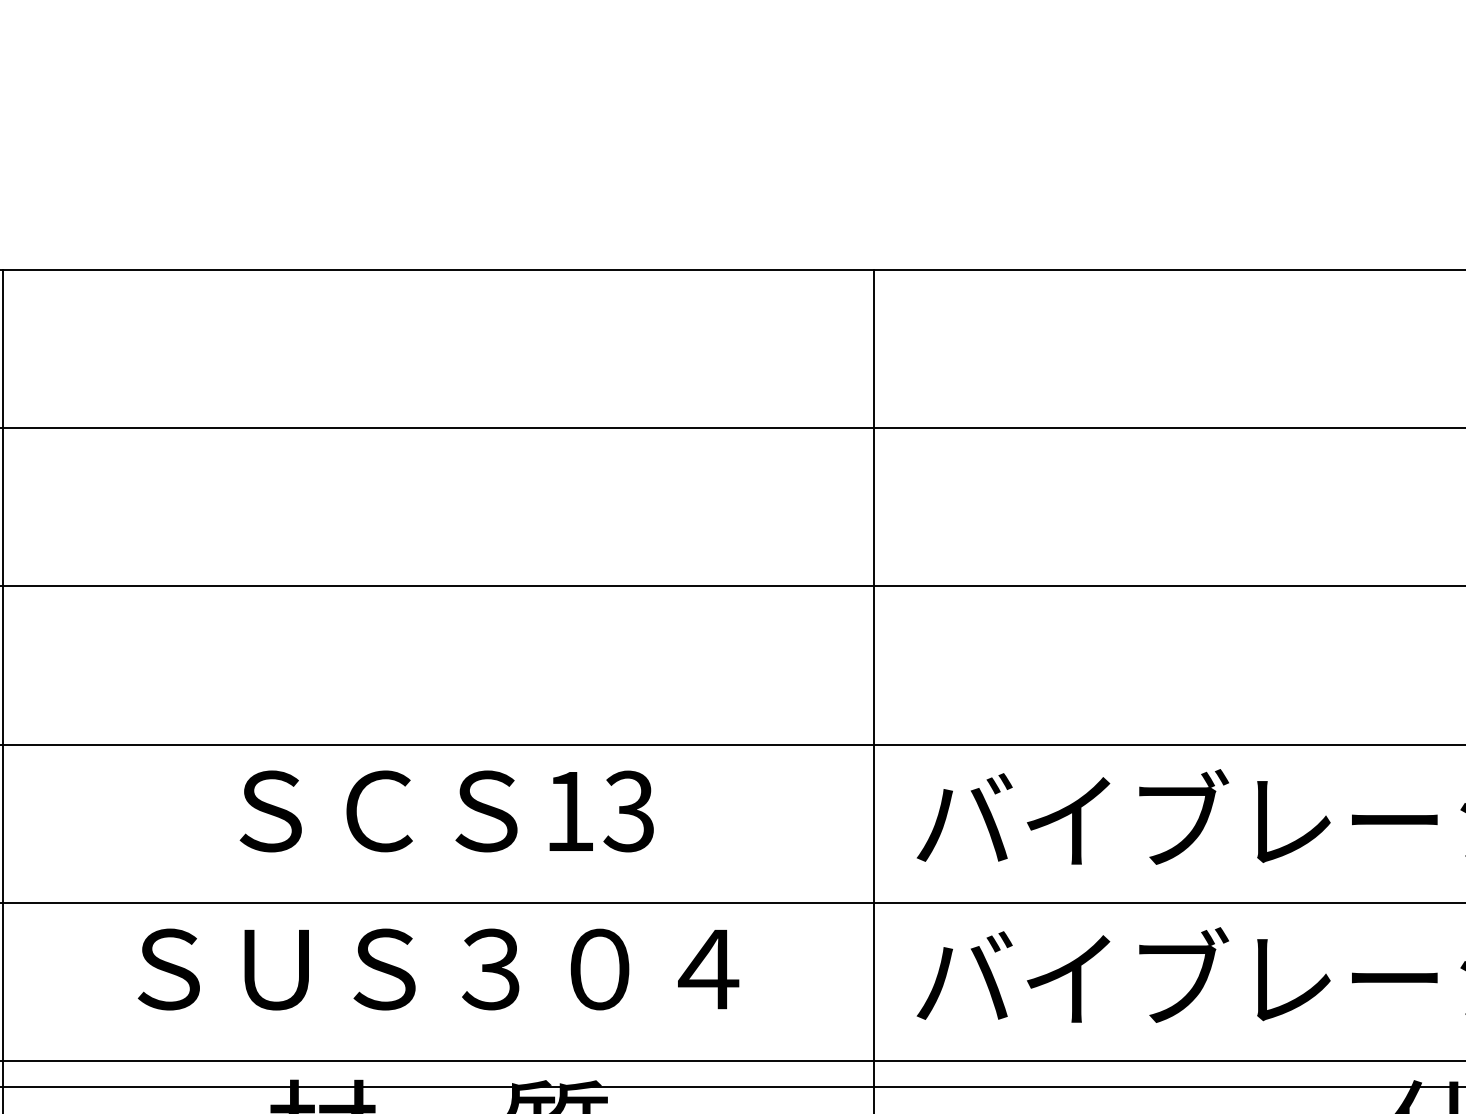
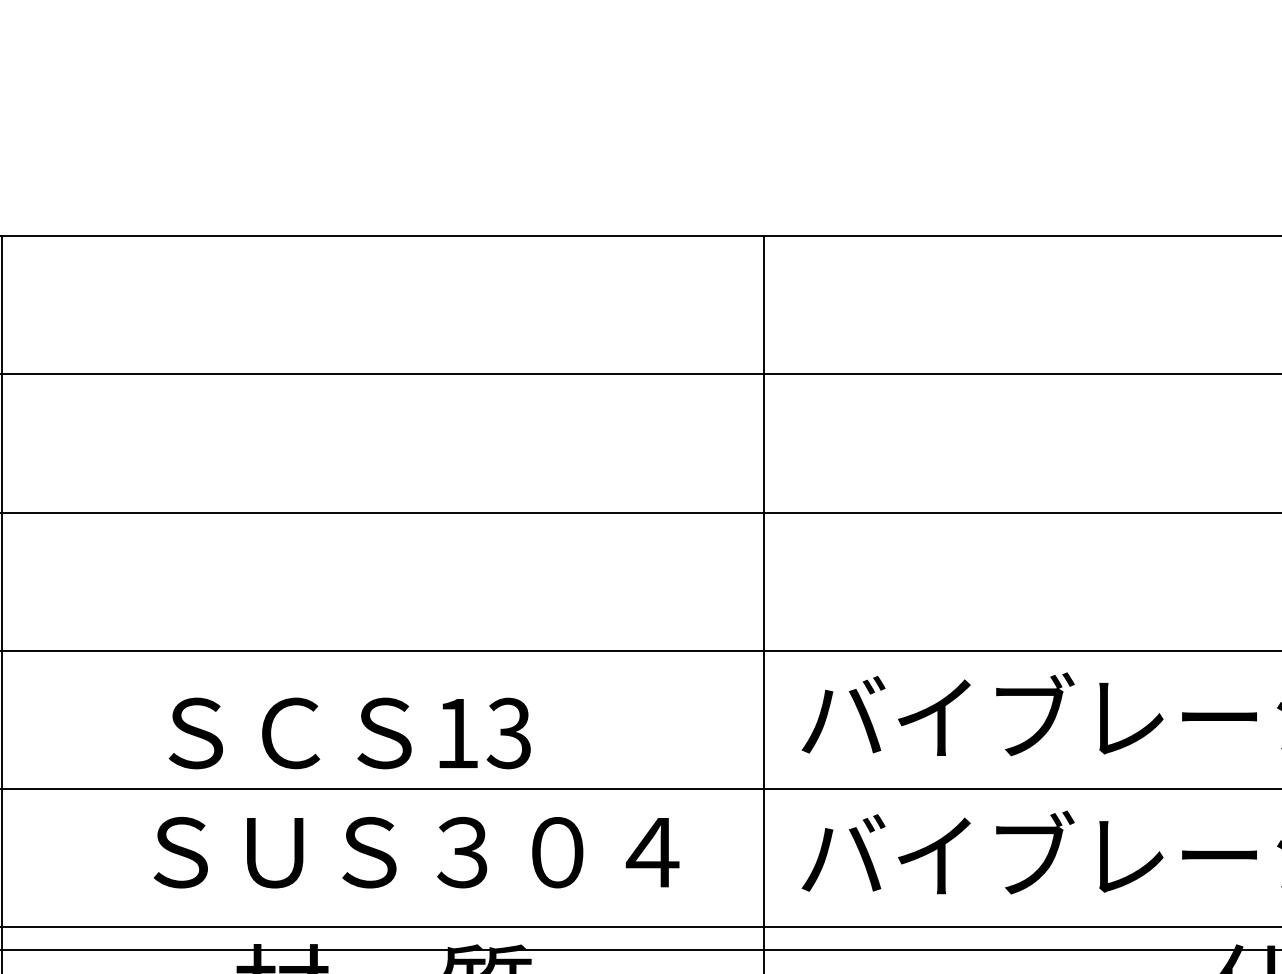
text: (446, 811) -> (349, 733), moved
text: (438, 969) -> (416, 852), moved

